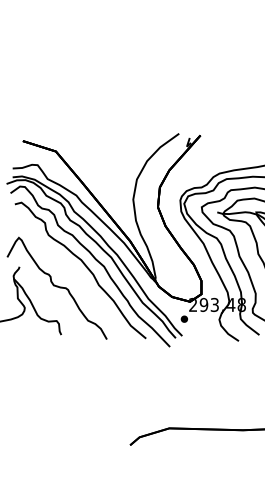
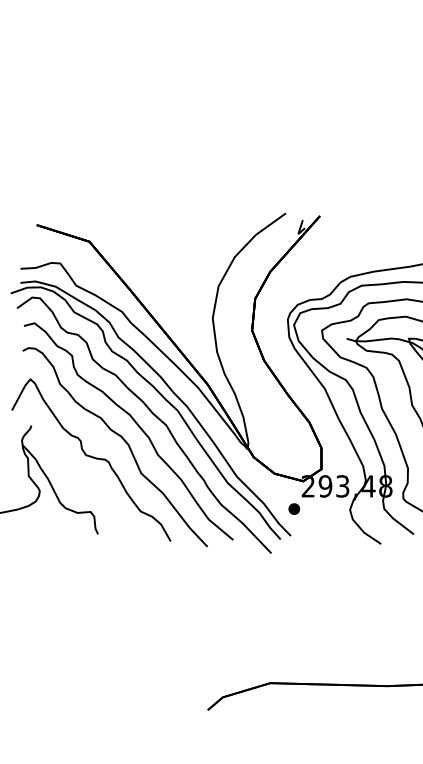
curve: (77, 277) -> (123, 442), added

